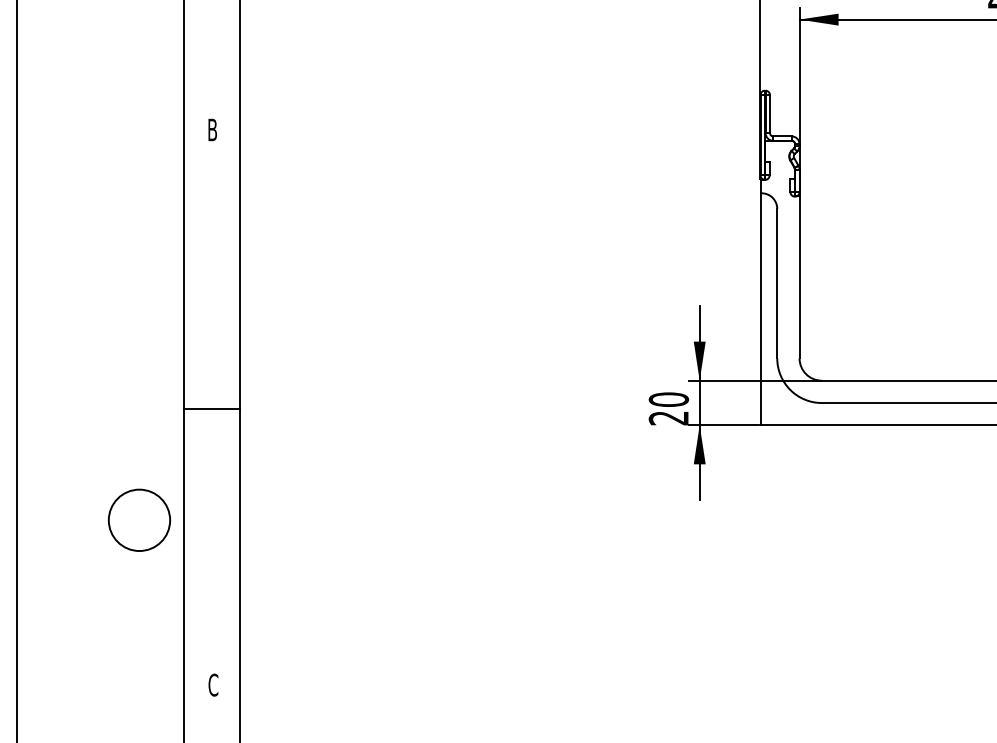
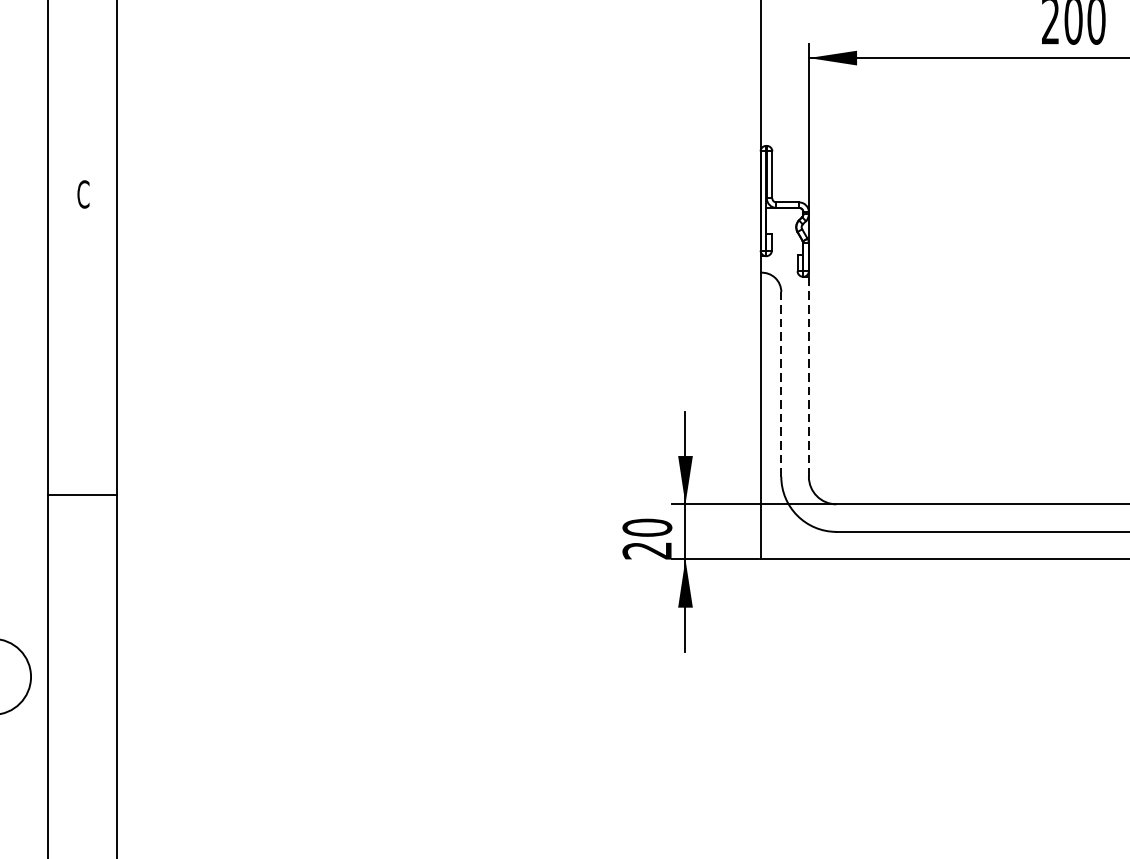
text: (212, 129) -> (83, 193), B -> C
line: (799, 277) -> (808, 376), solid -> dashed
line: (777, 283) -> (781, 384), solid -> dashed
line: (211, 408) -> (82, 494), moved

